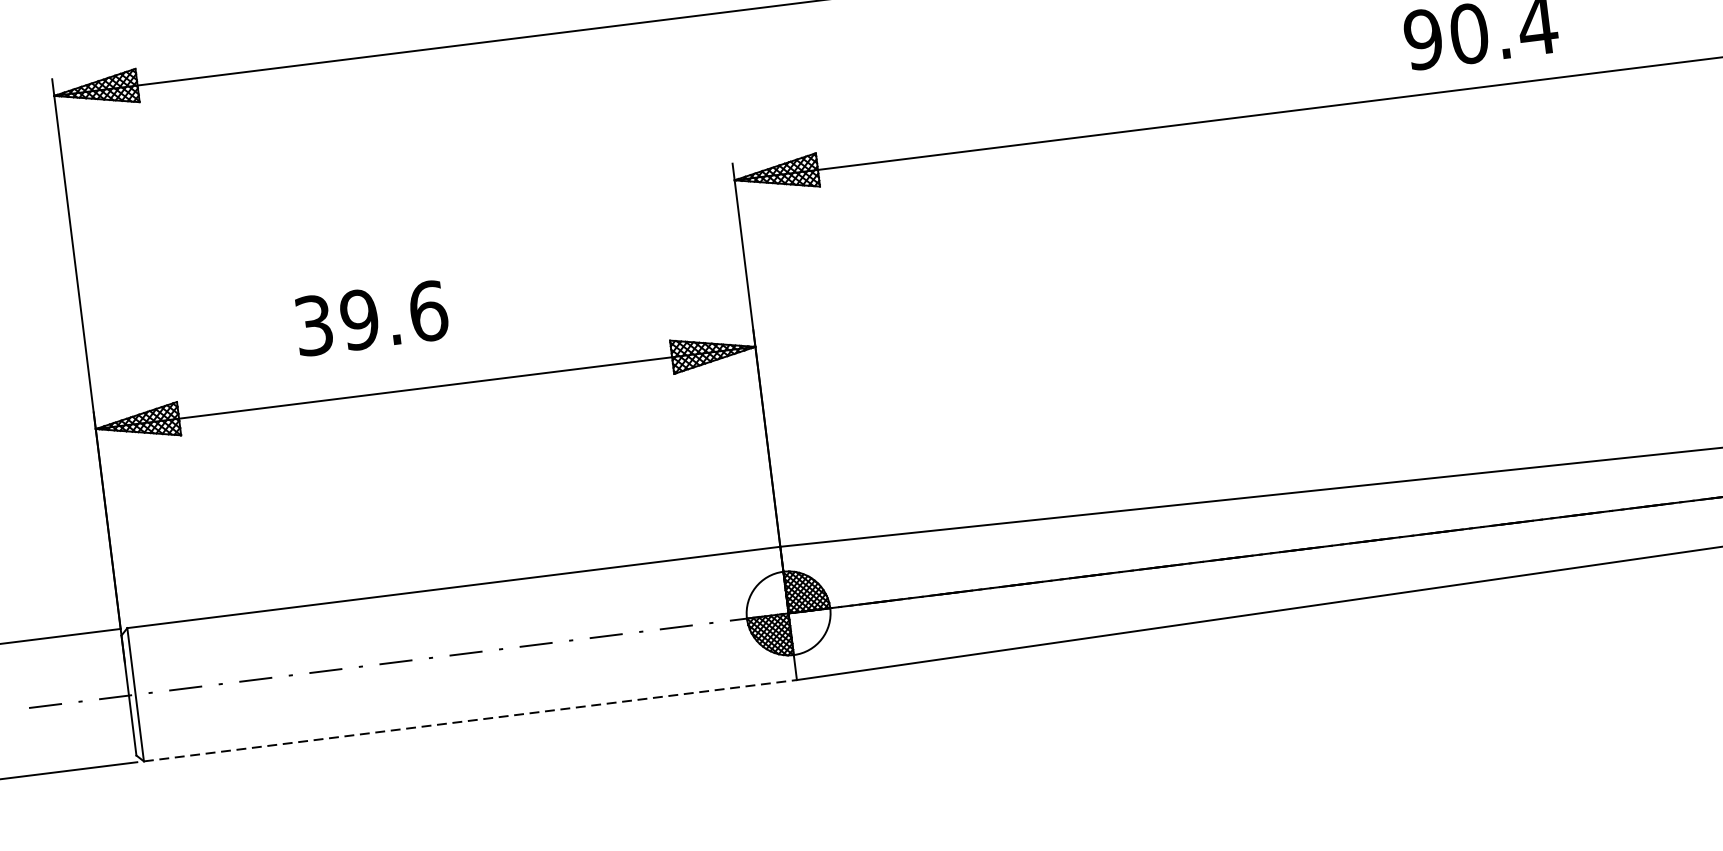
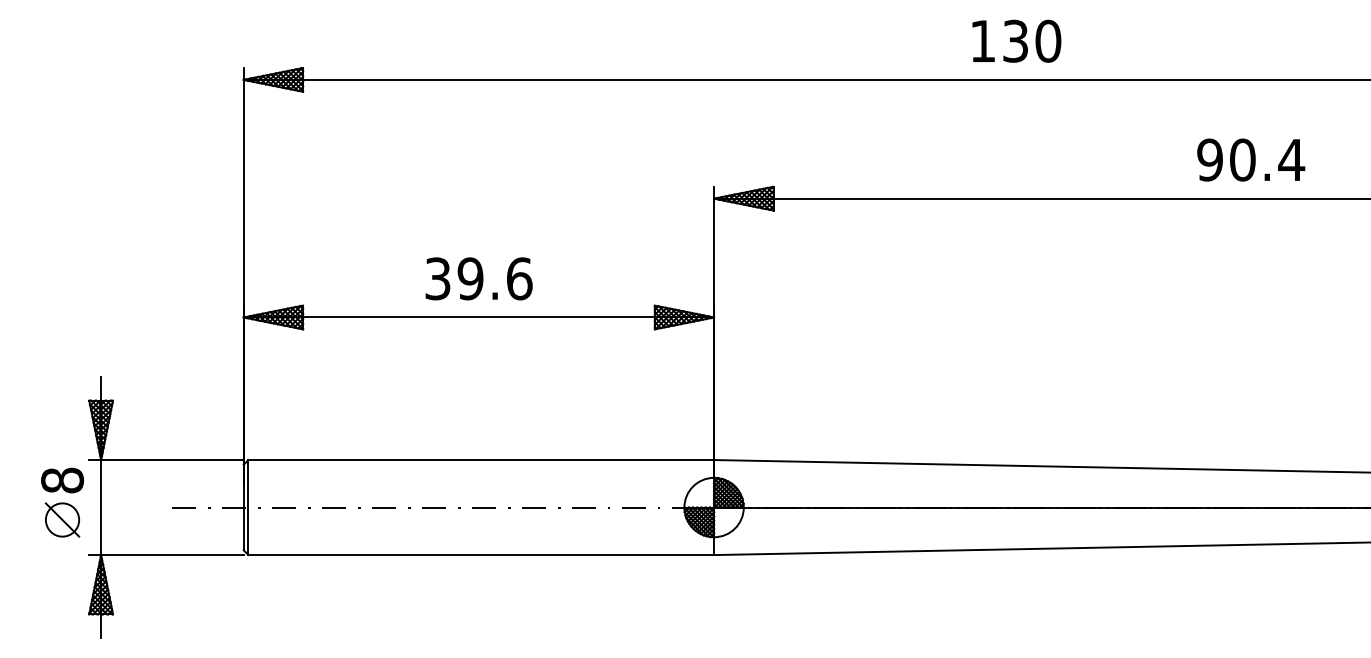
text: (370, 317) -> (478, 278), moved
line: (470, 721) -> (481, 555), dashed -> solid

